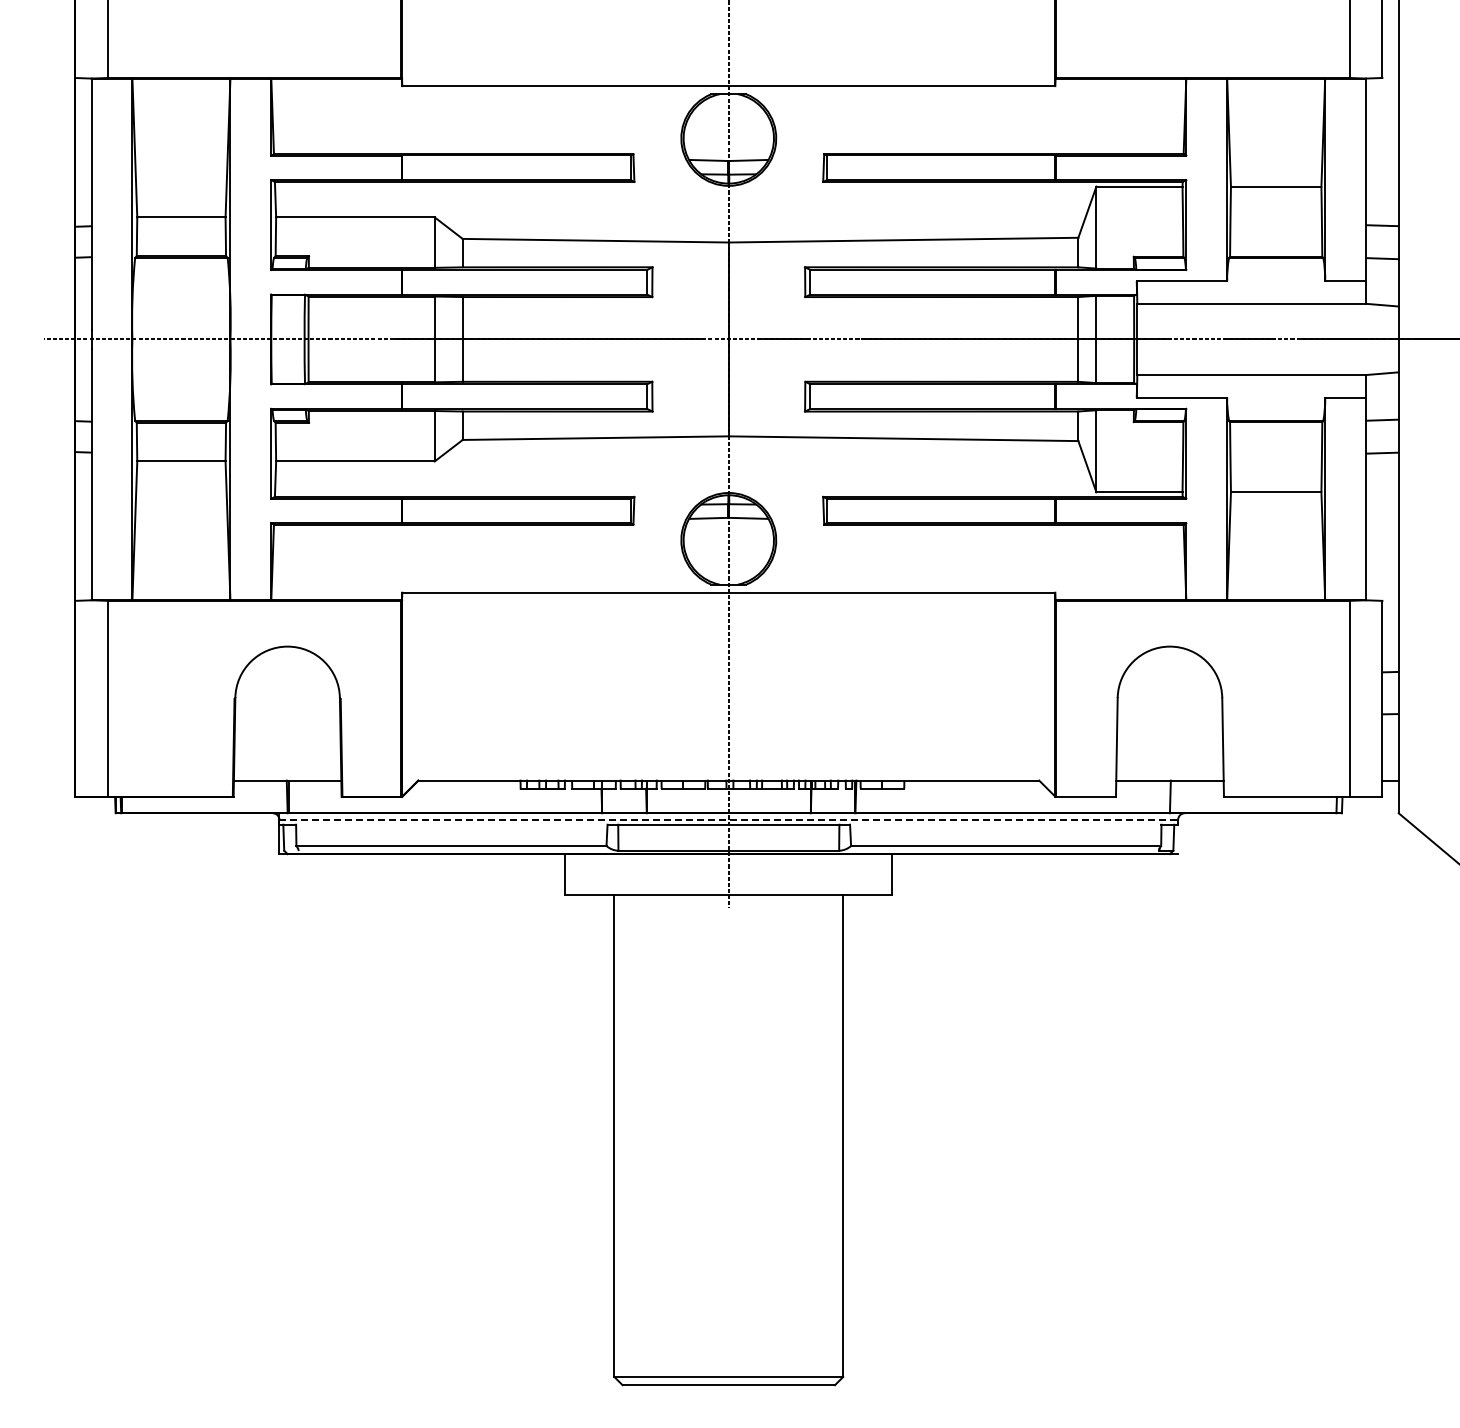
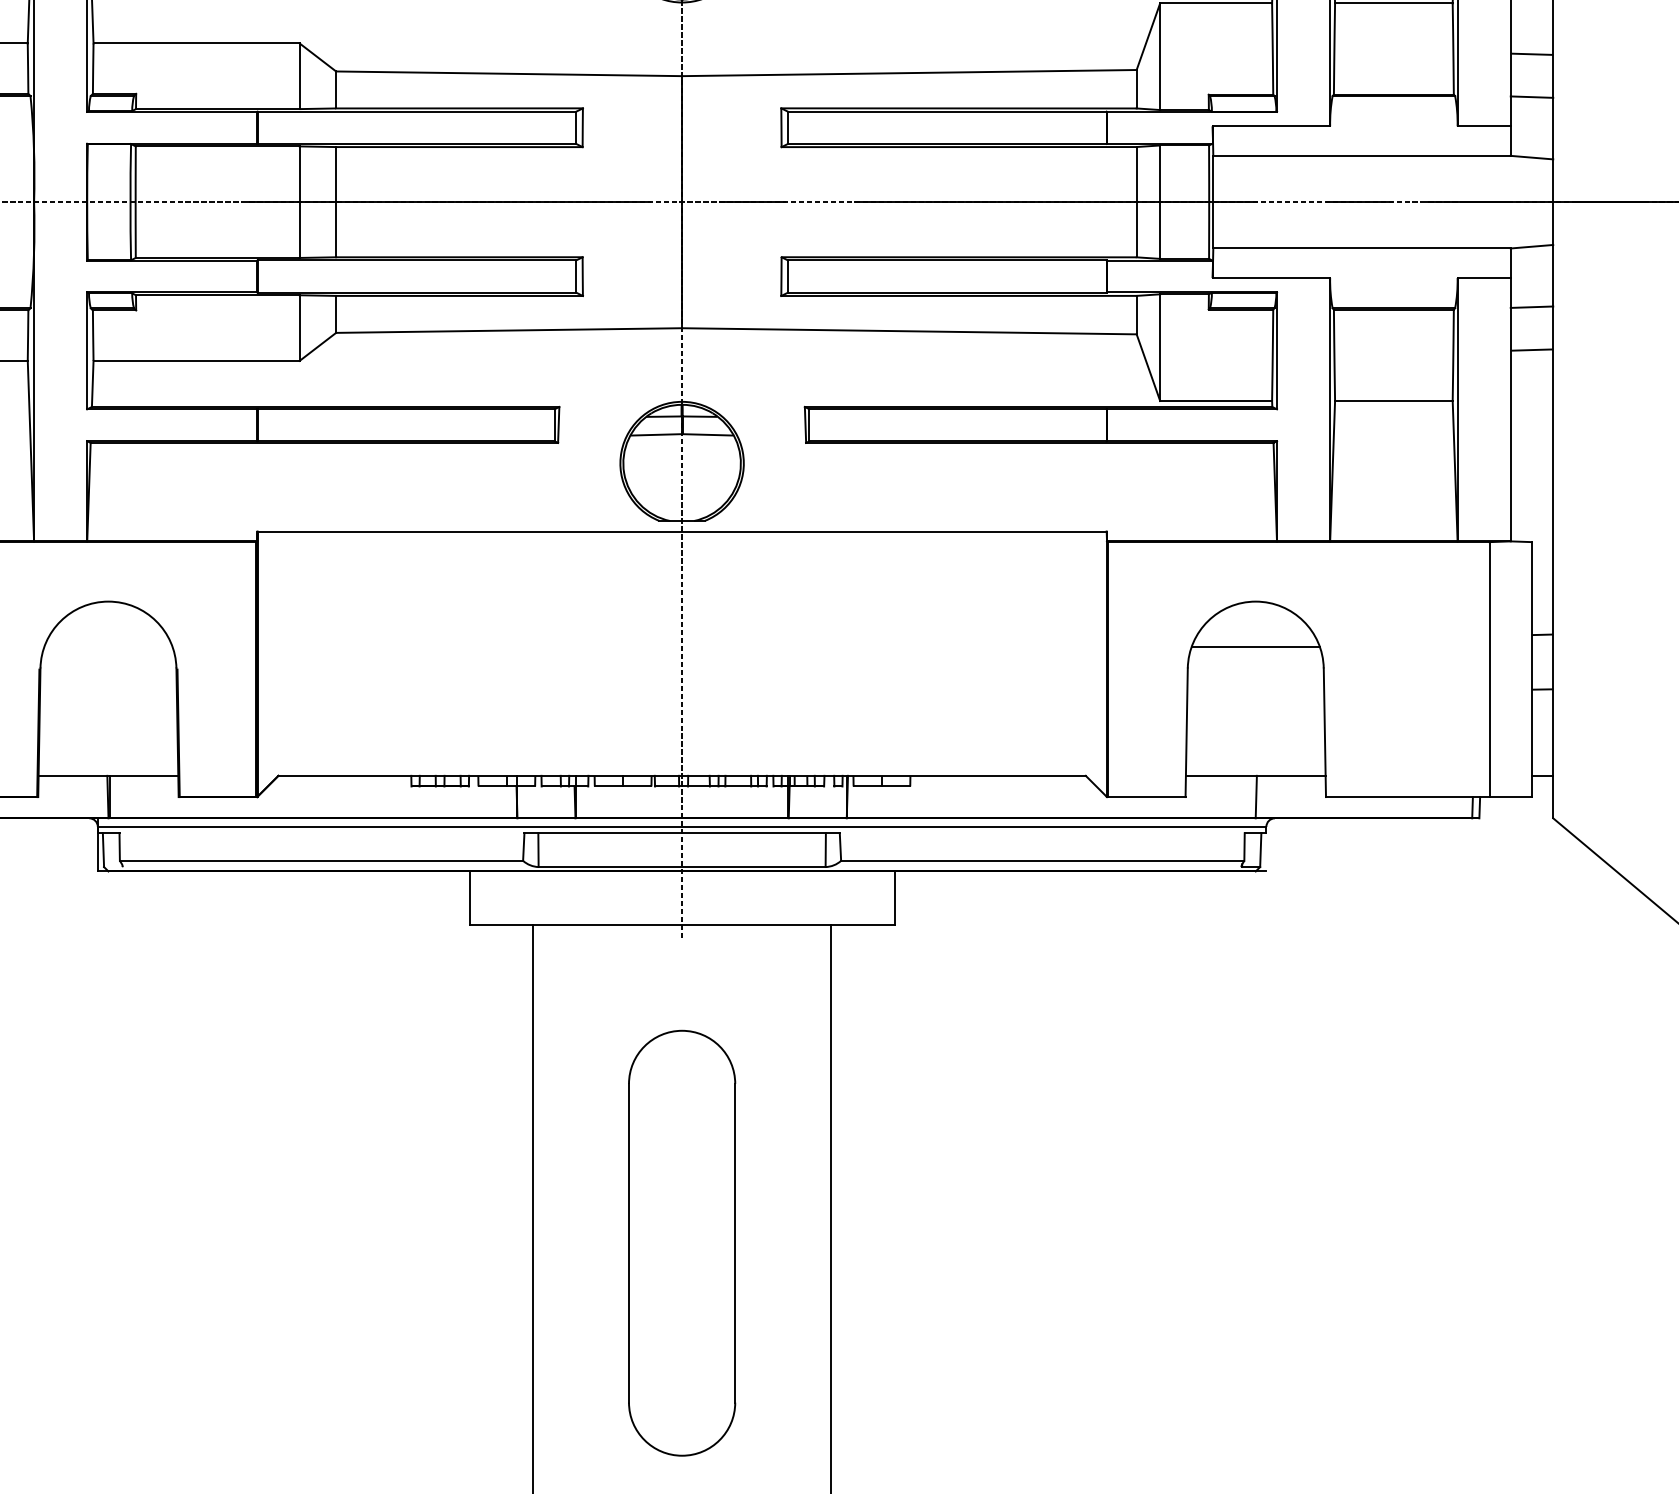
line: (1169, 681) -> (1255, 646), added
line: (729, 819) -> (683, 826), dashed -> solid
part: (728, 1139) -> (681, 1242), added

